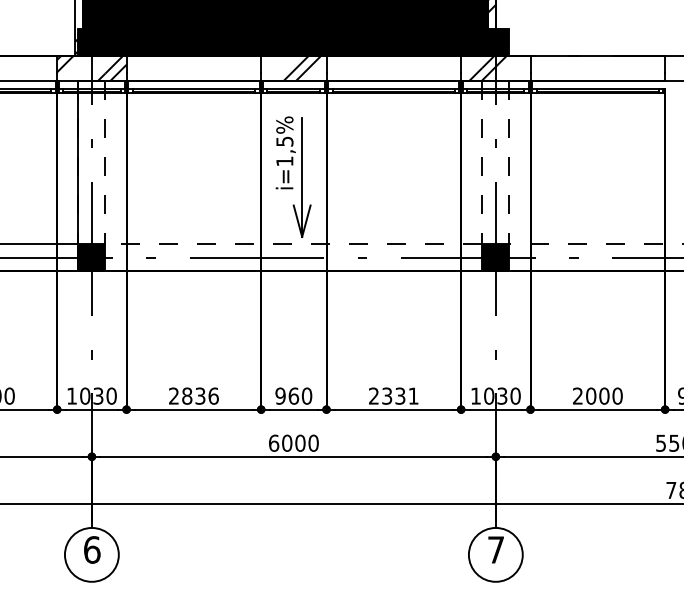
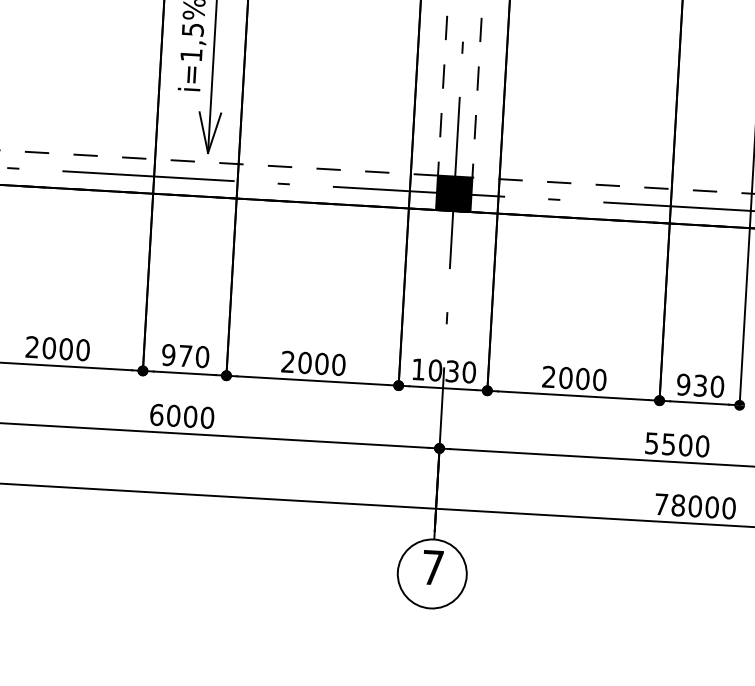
text: (200, 395) -> (66, 348), 2836 -> 2000
text: (293, 395) -> (185, 355), 960 -> 970
text: (400, 395) -> (322, 363), 2331 -> 2000

